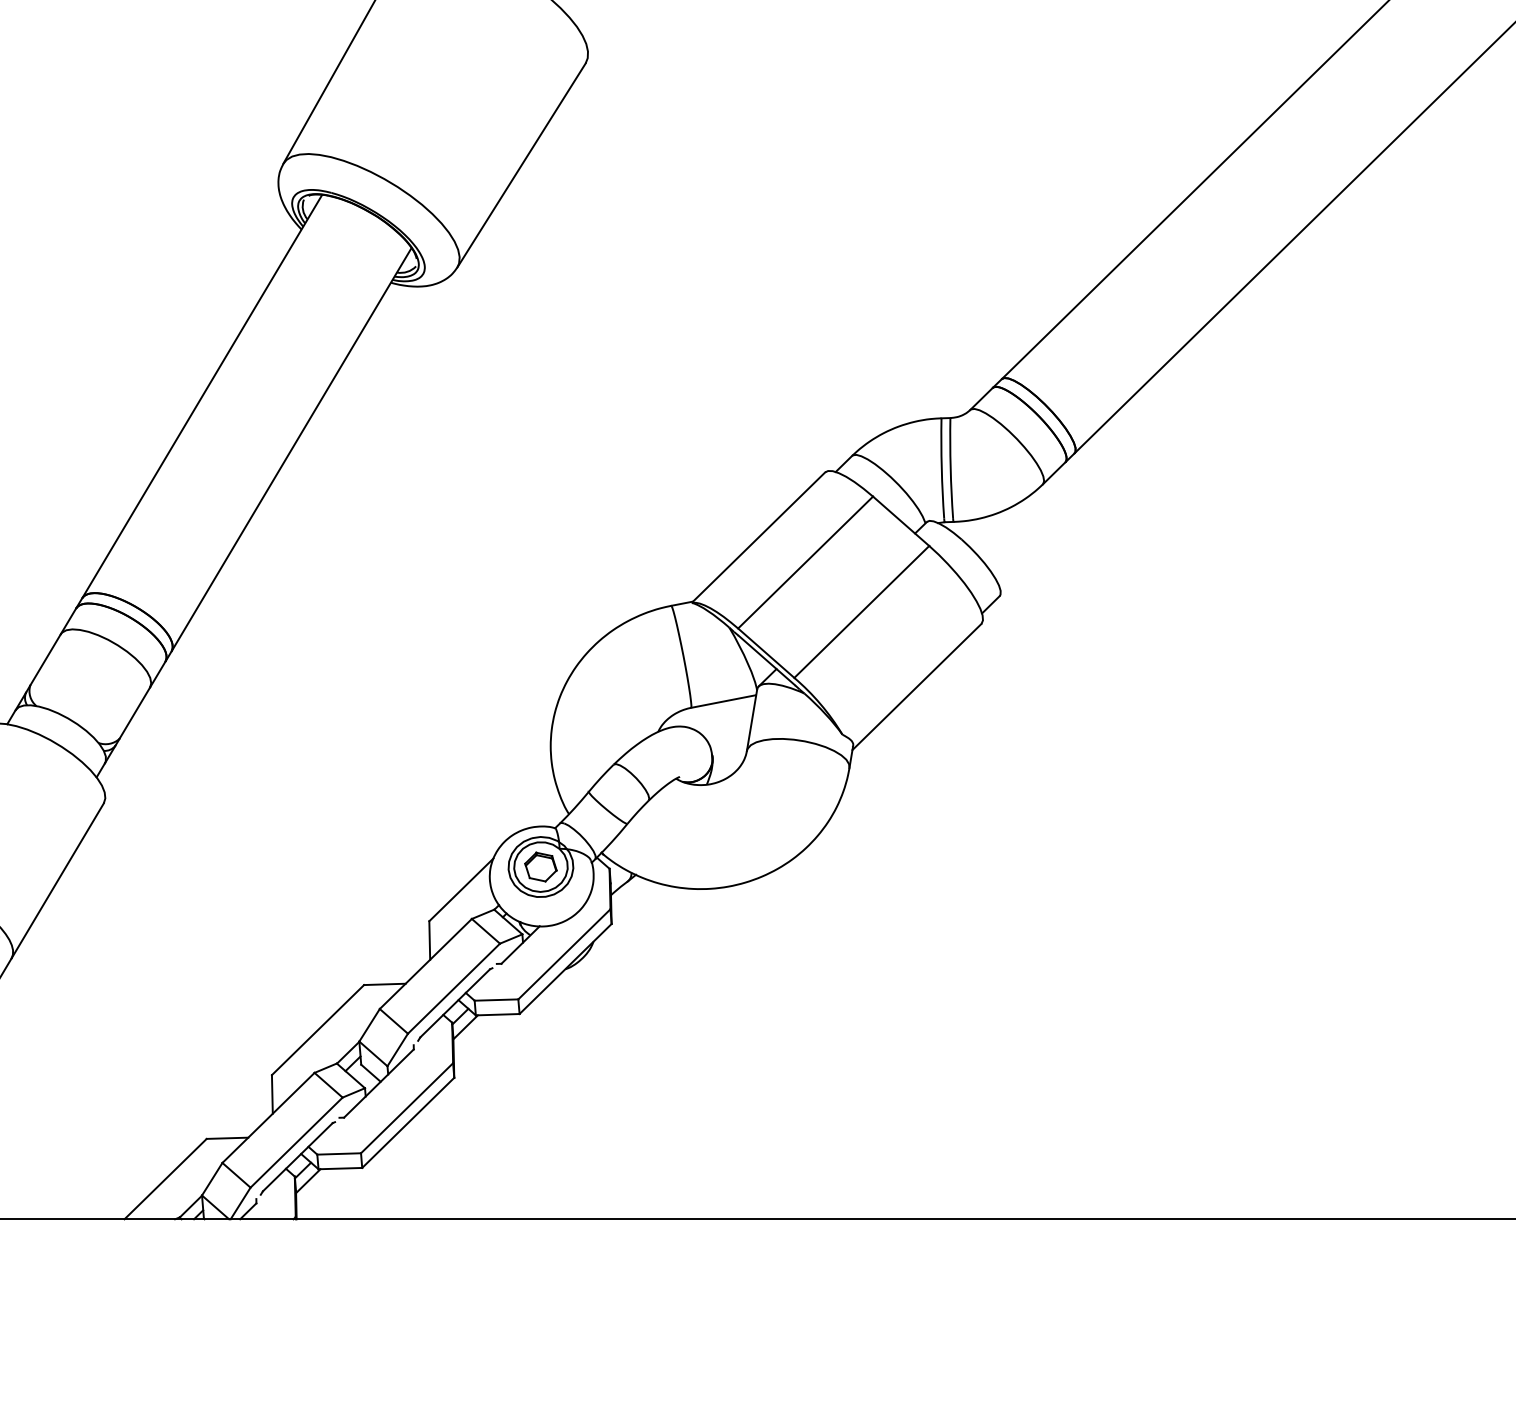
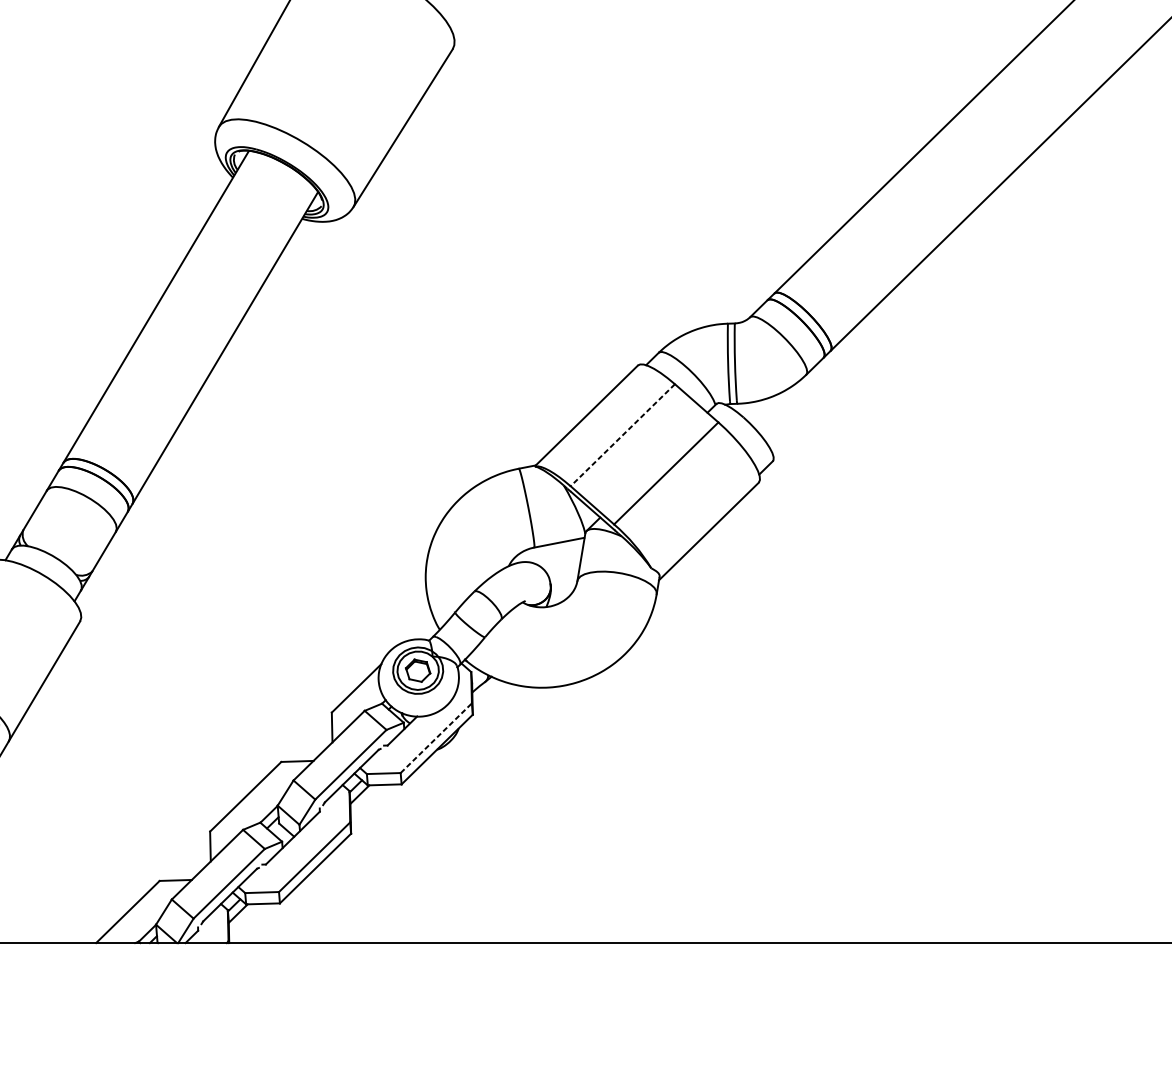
line: (805, 562) -> (622, 435), solid -> dashed
line: (564, 954) -> (436, 738), solid -> dashed

